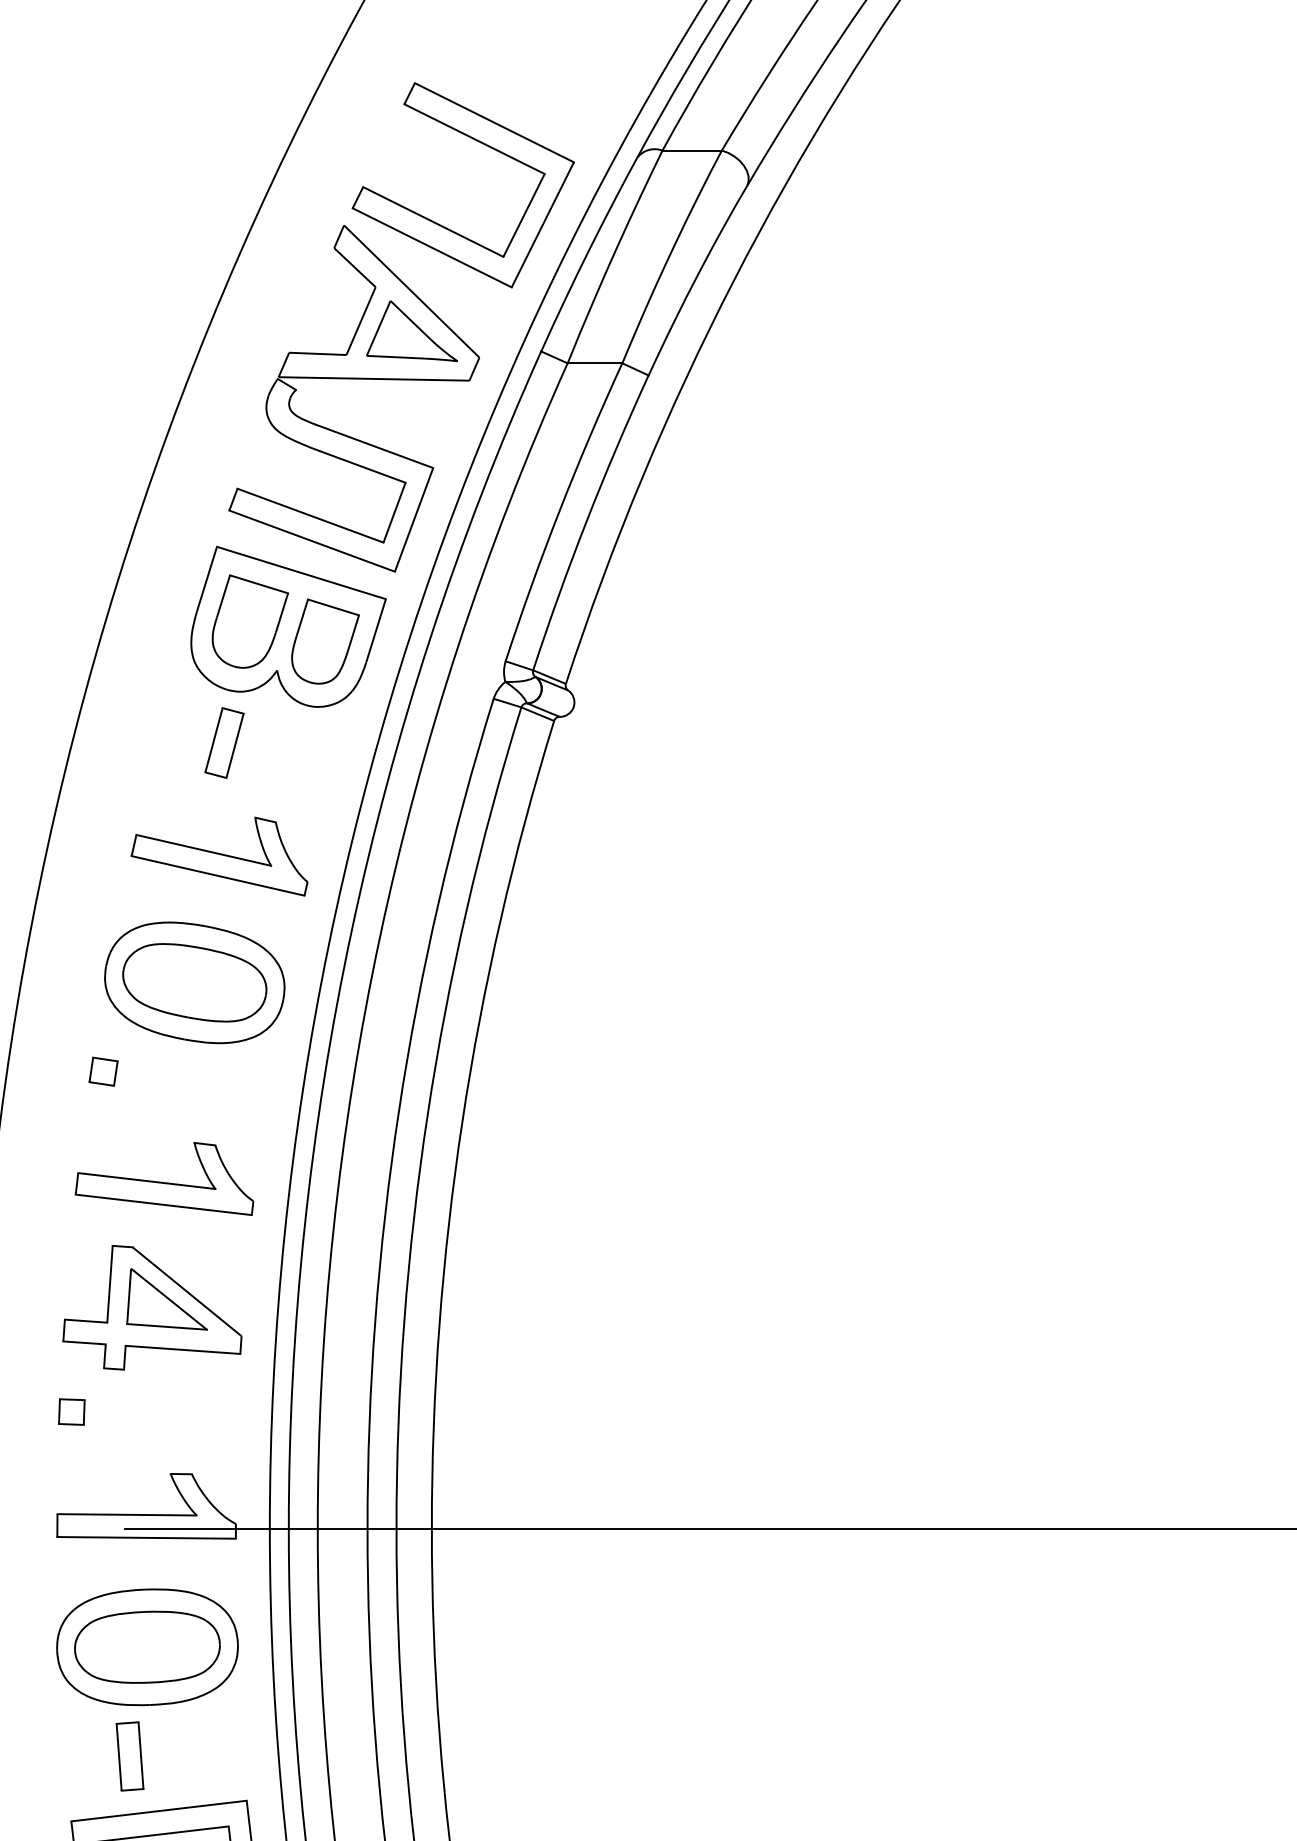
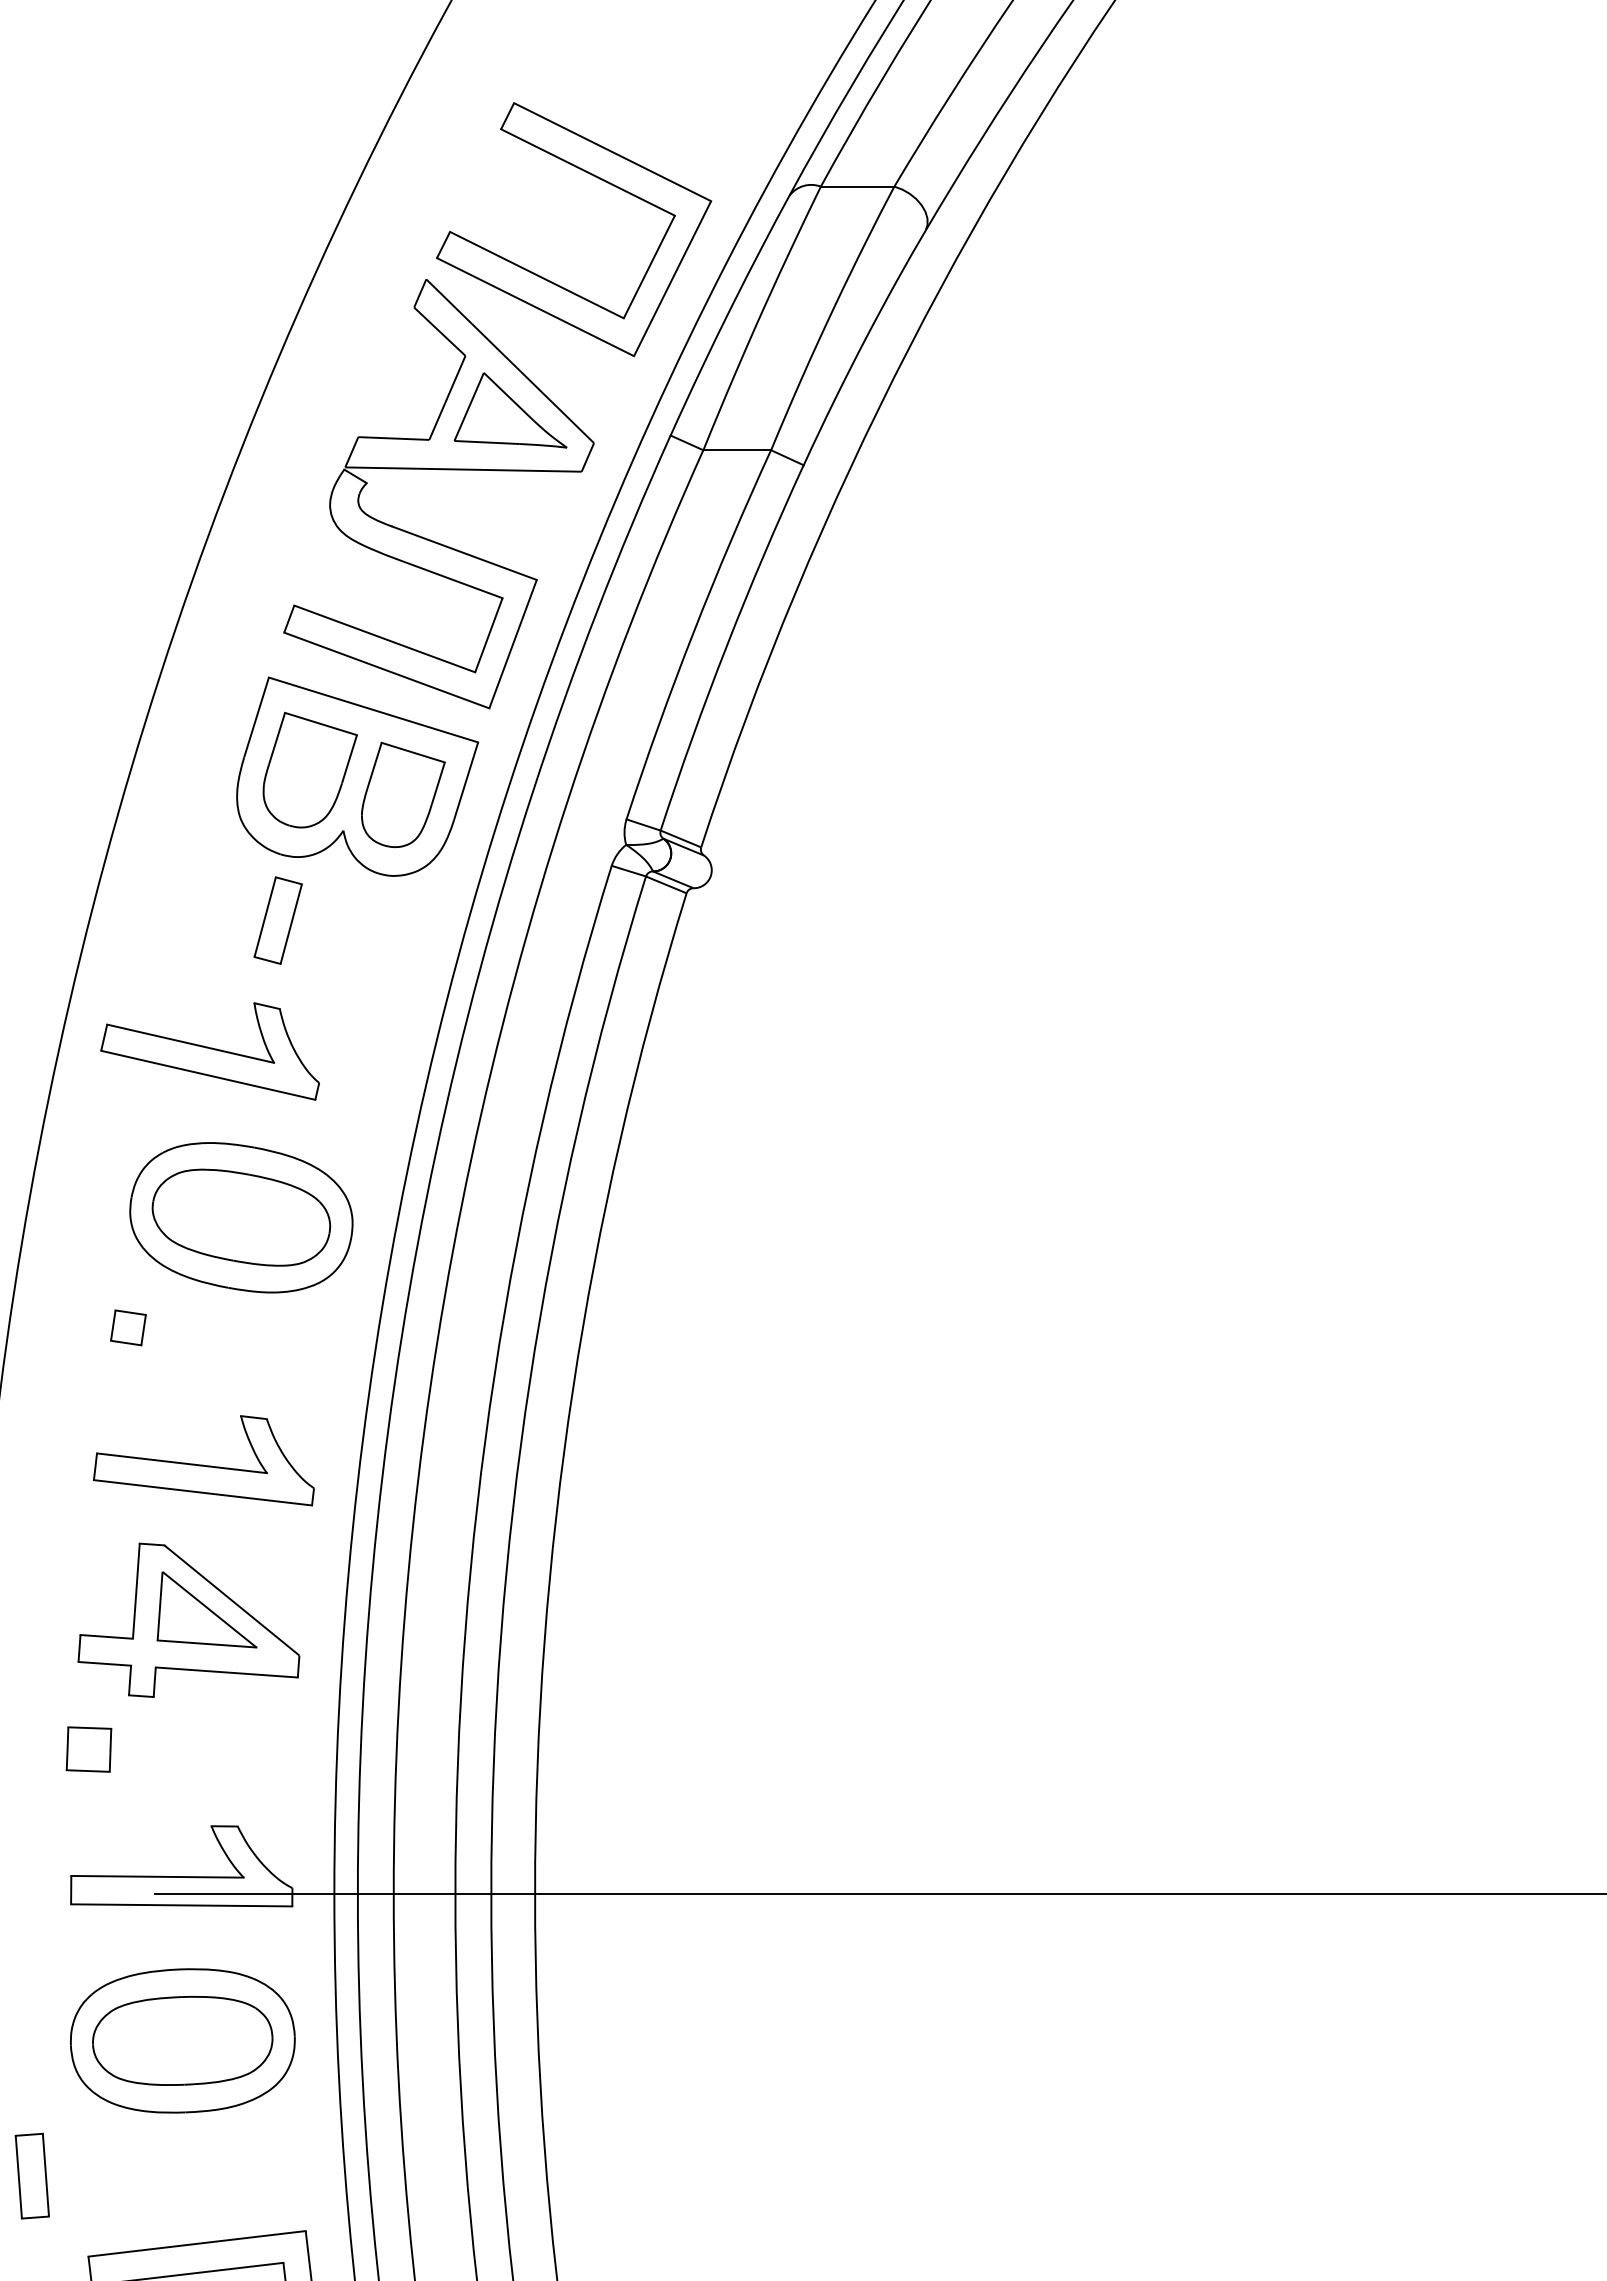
part: (219, 856) -> (210, 1051), moved
part: (71, 1411) -> (88, 1748), size x1.4
part: (129, 1756) -> (31, 2176), moved

